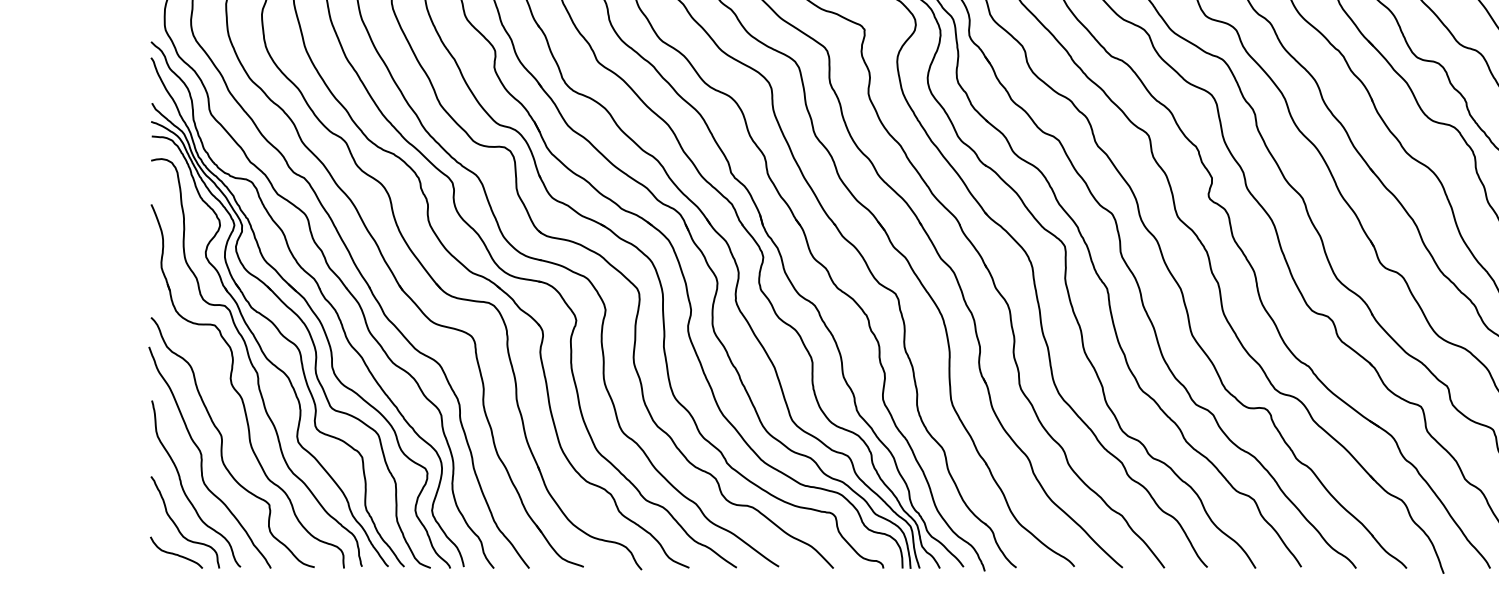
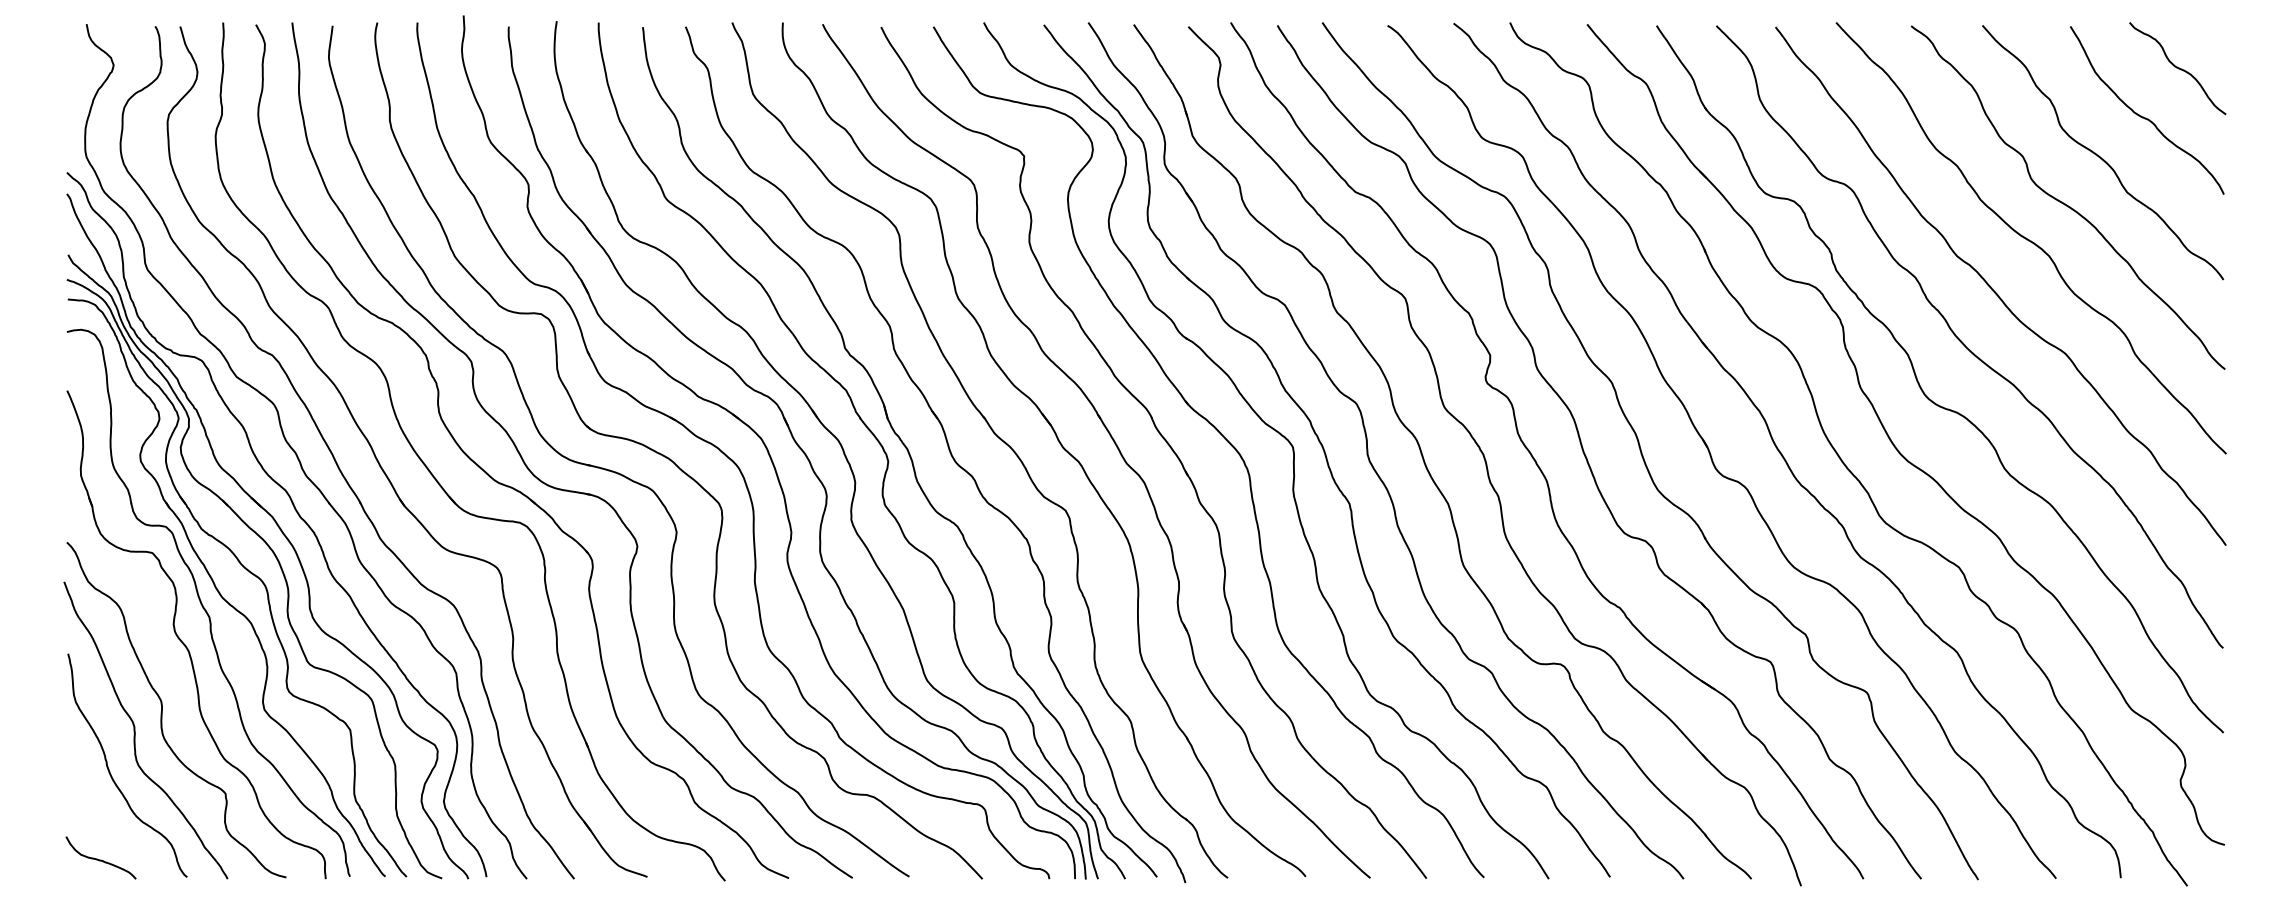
curve: (178, 527) -> (103, 824), removed

